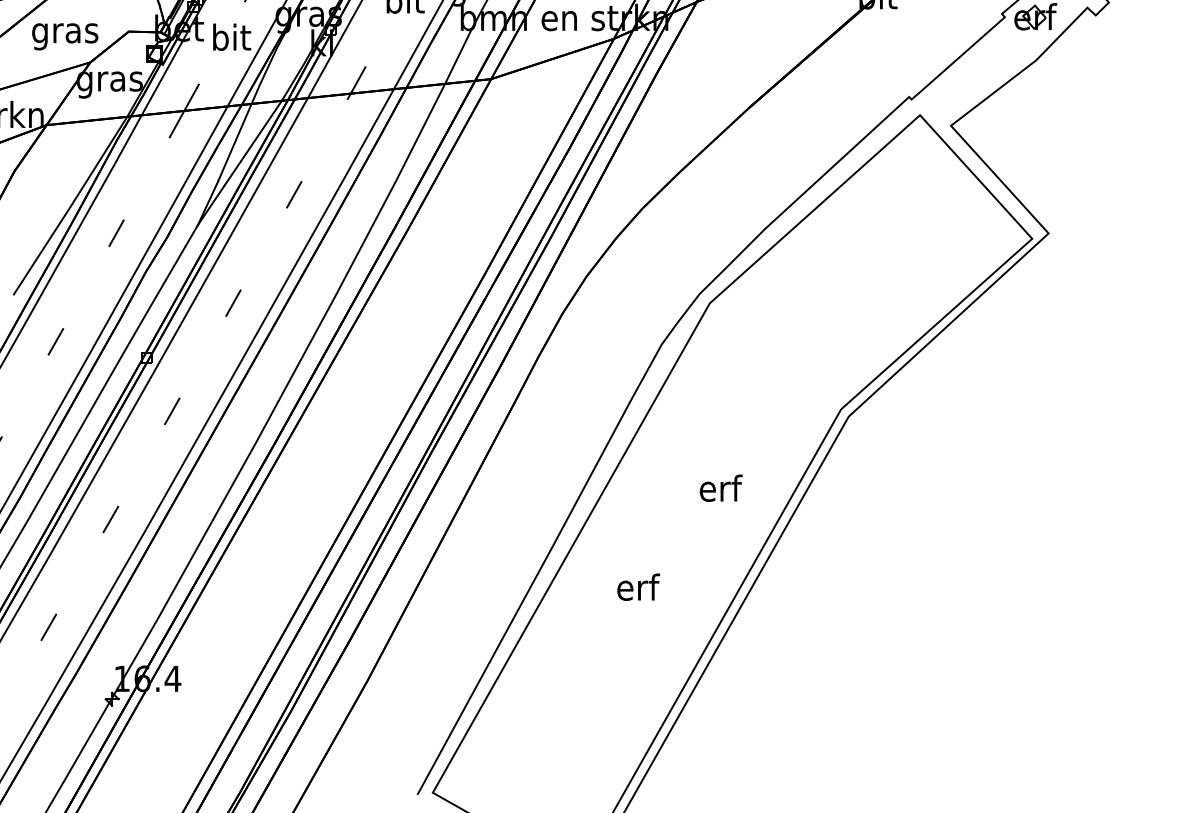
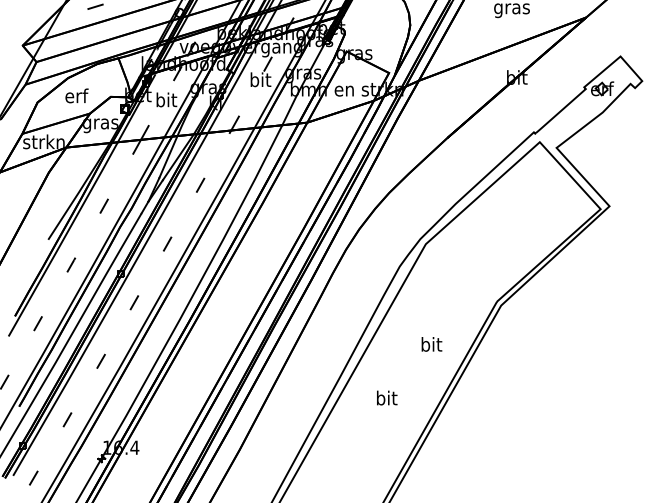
text: (65, 32) -> (76, 97), gras -> erf
text: (720, 488) -> (431, 344), erf -> bit
text: (637, 586) -> (386, 397), erf -> bit

